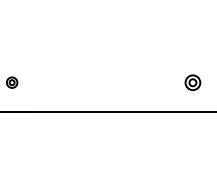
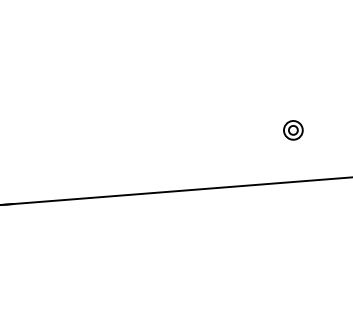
part: (192, 82) -> (292, 130), size x0.71

